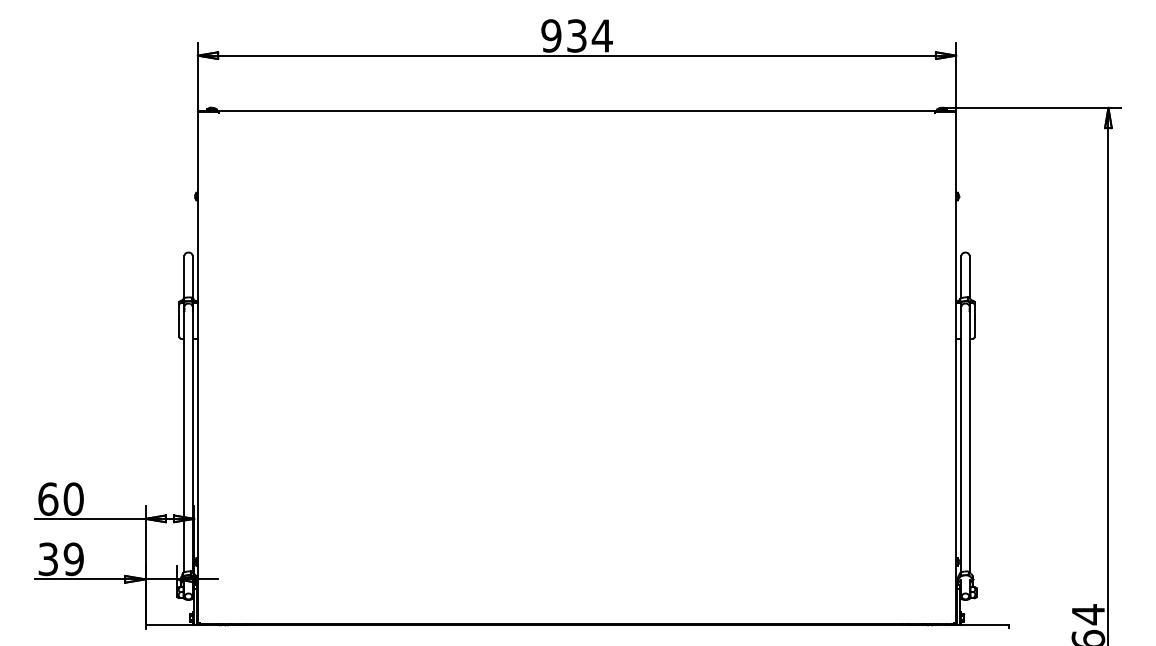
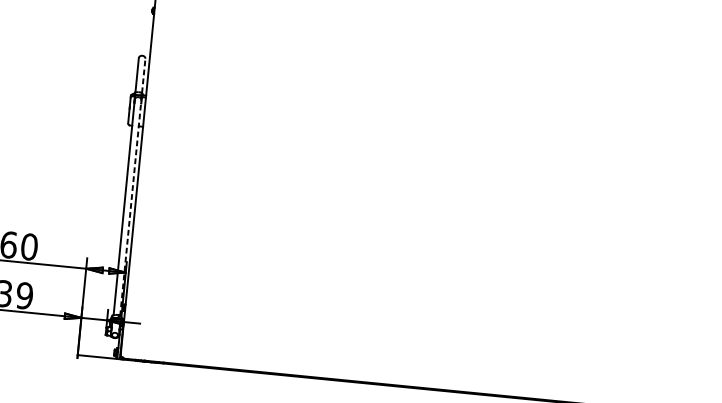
line: (192, 276) -> (143, 75), solid -> dashed
line: (192, 439) -> (130, 207), solid -> dashed

